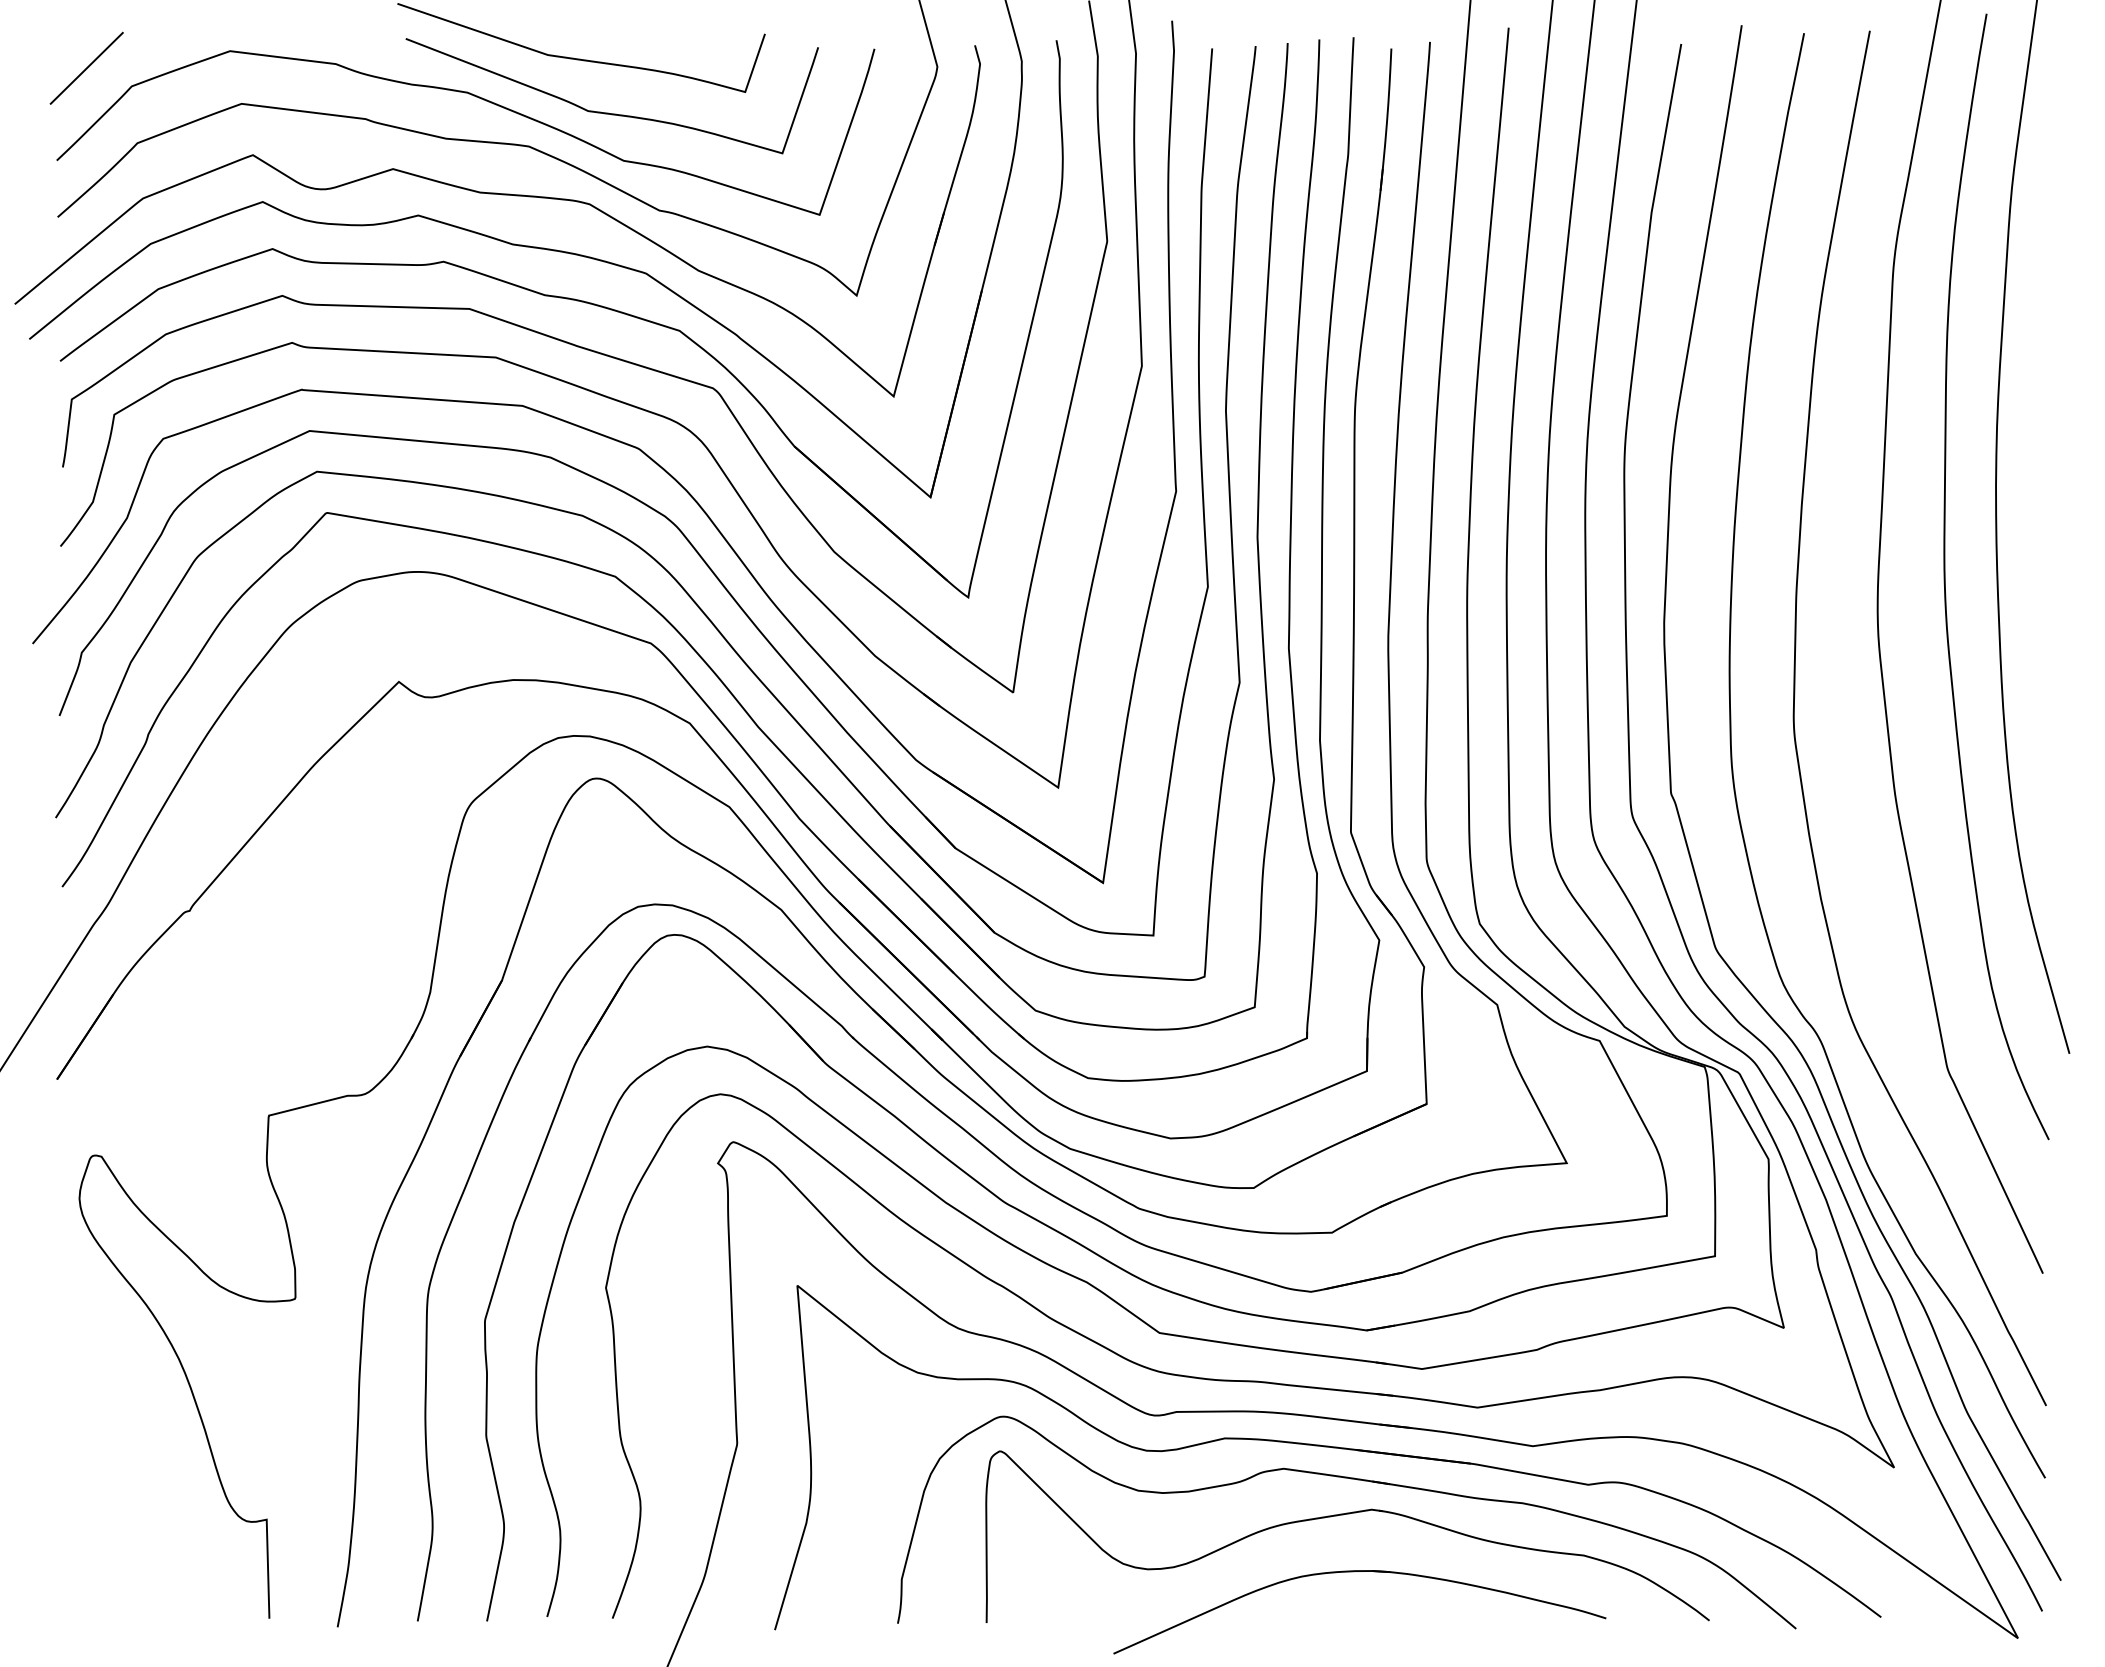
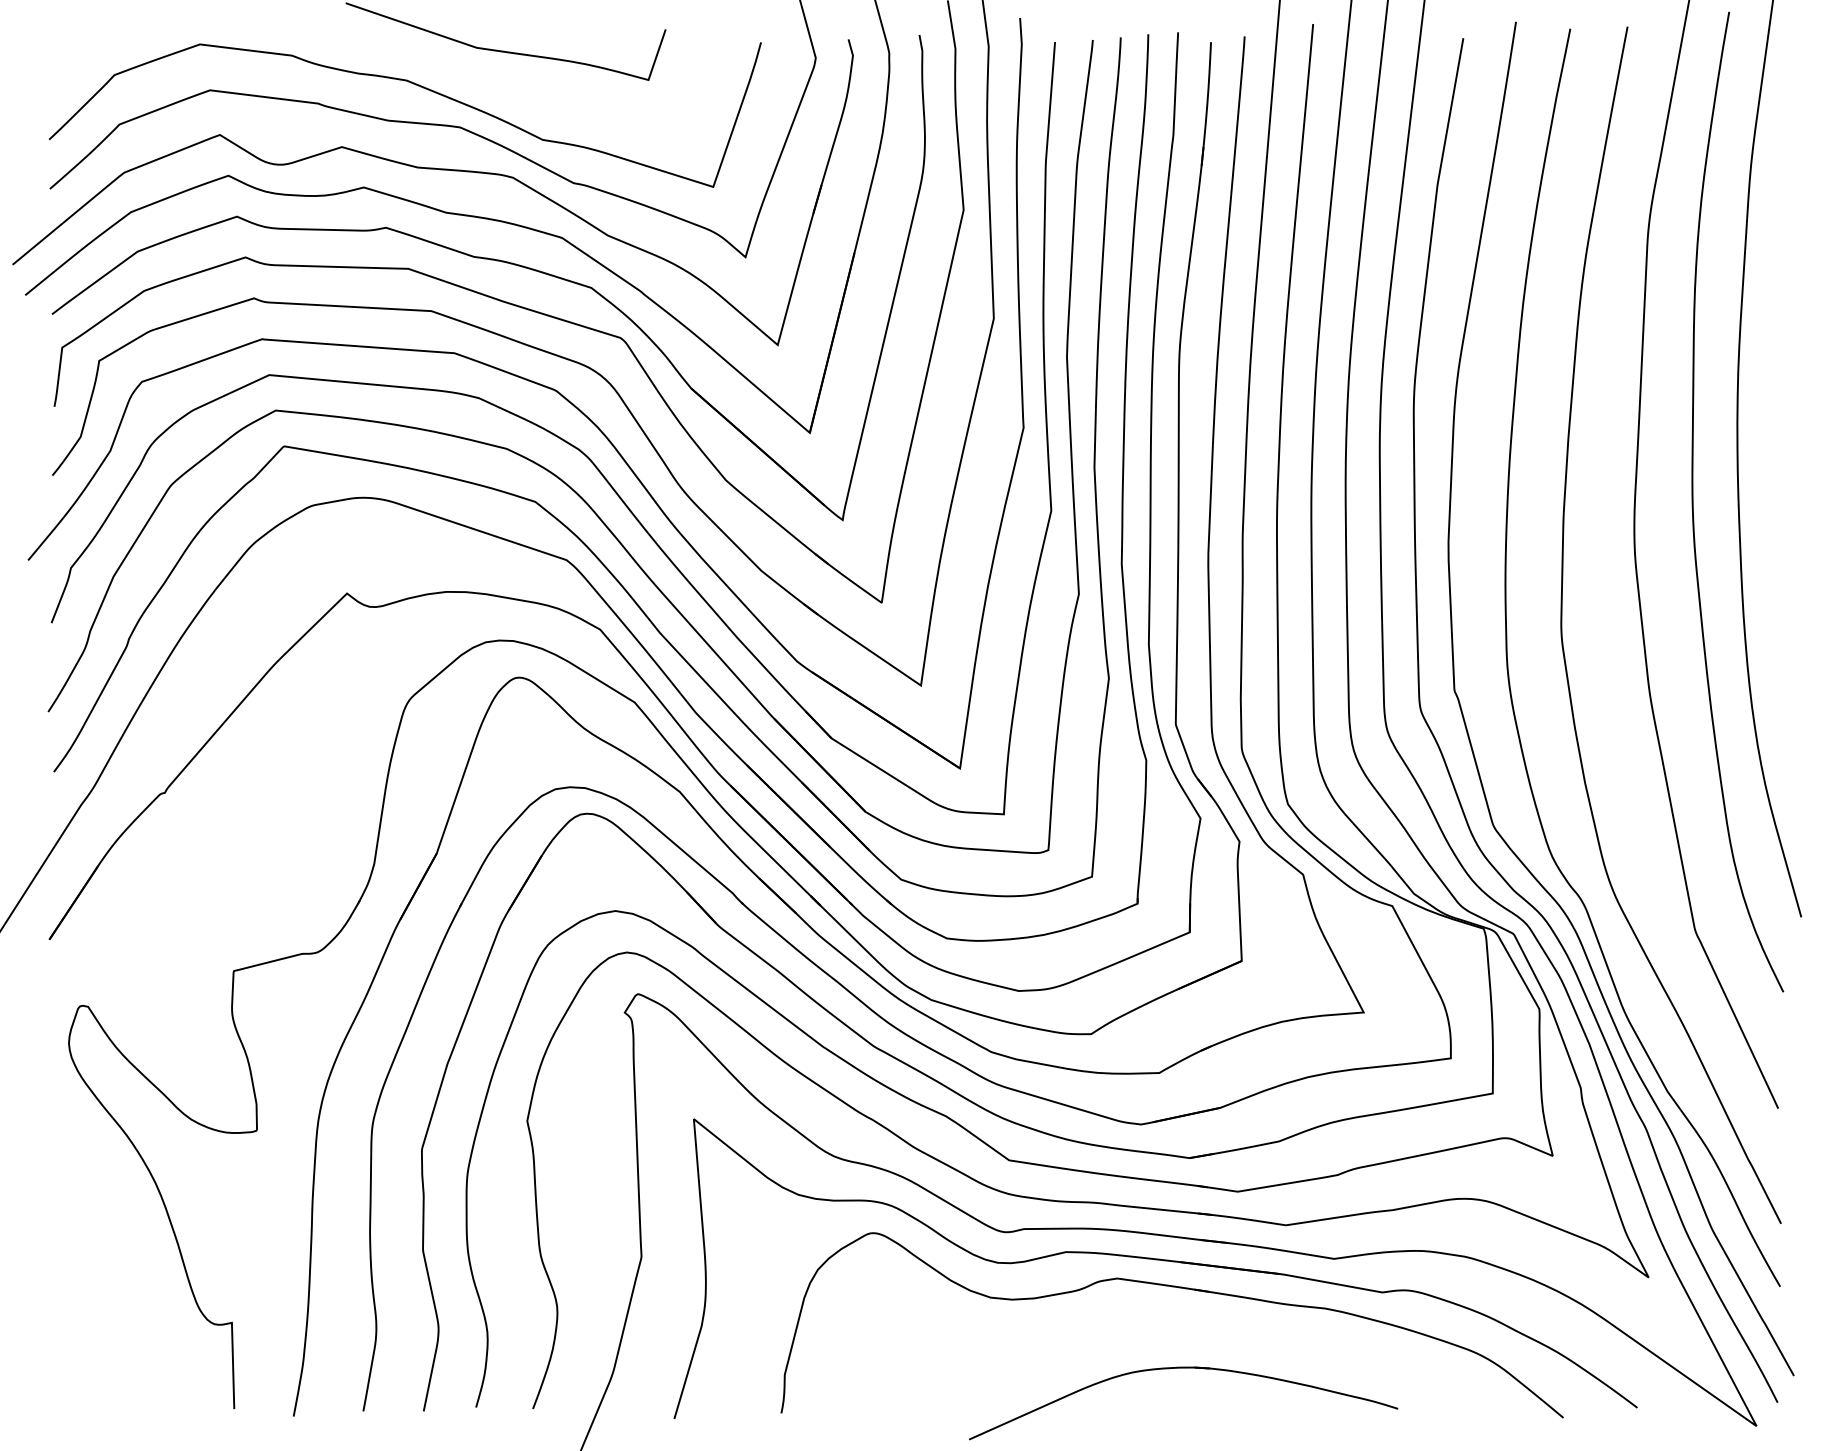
line: (87, 68) -> (75, 59), removed
curve: (607, 112) -> (528, 97), removed
part: (1342, 1515) -> (1168, 1319), removed

